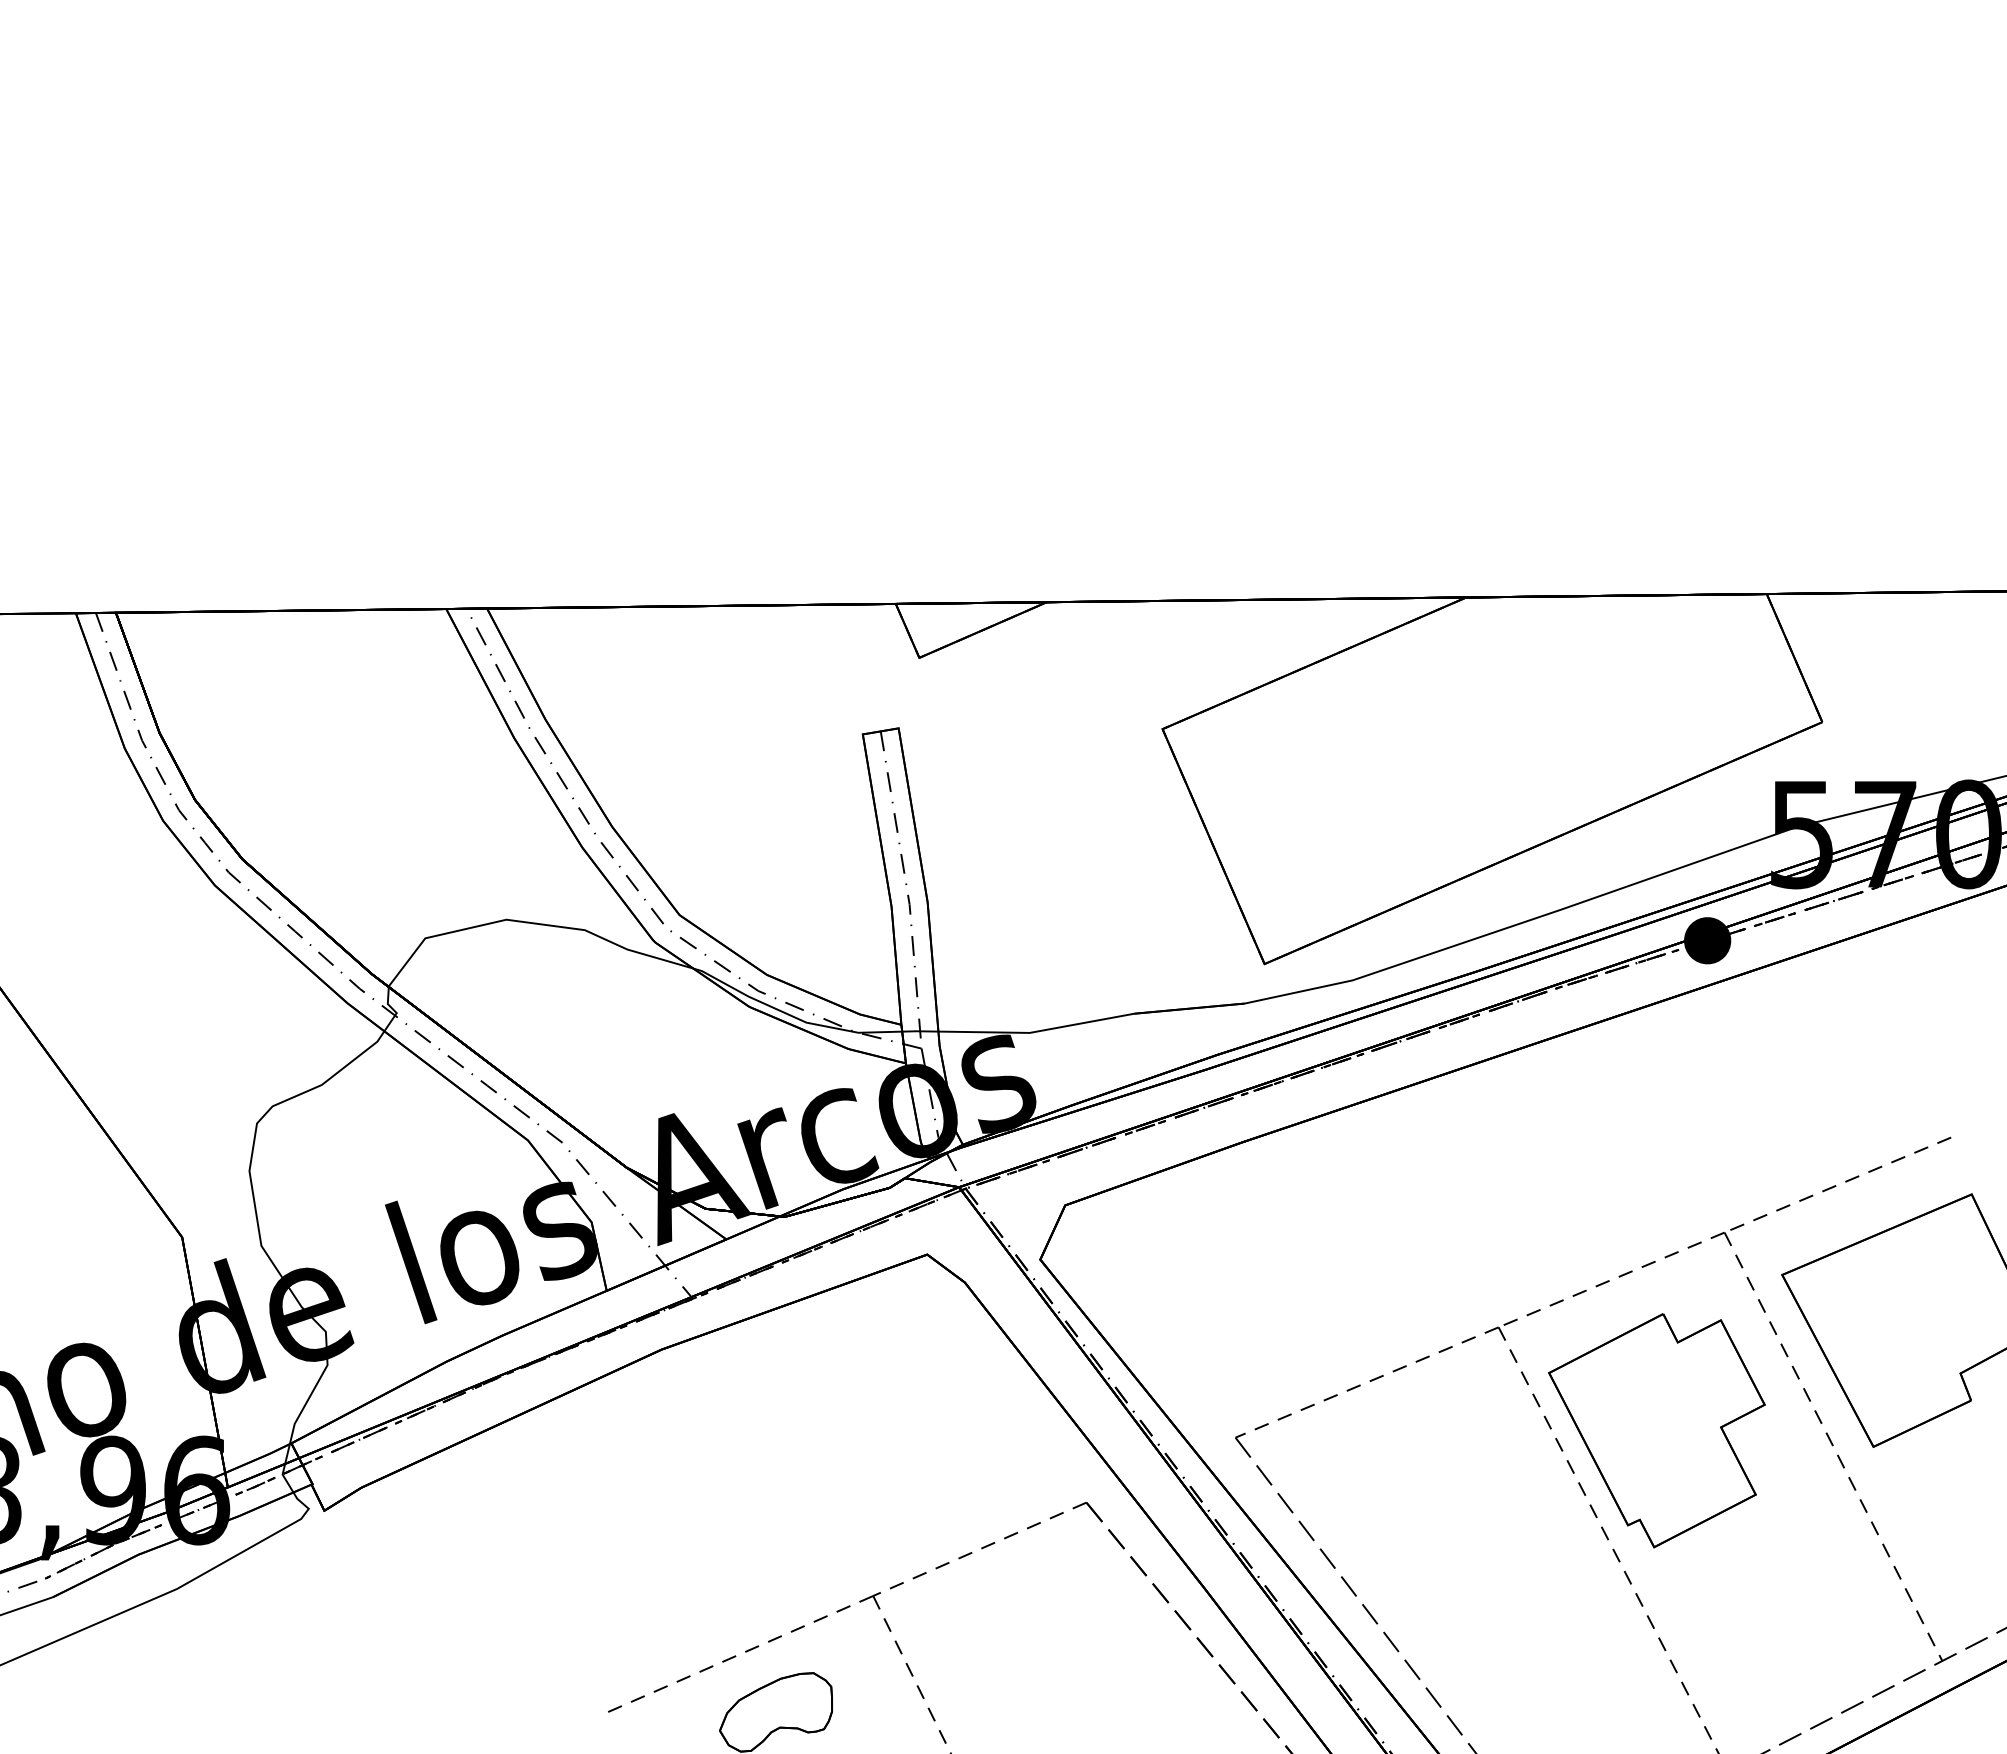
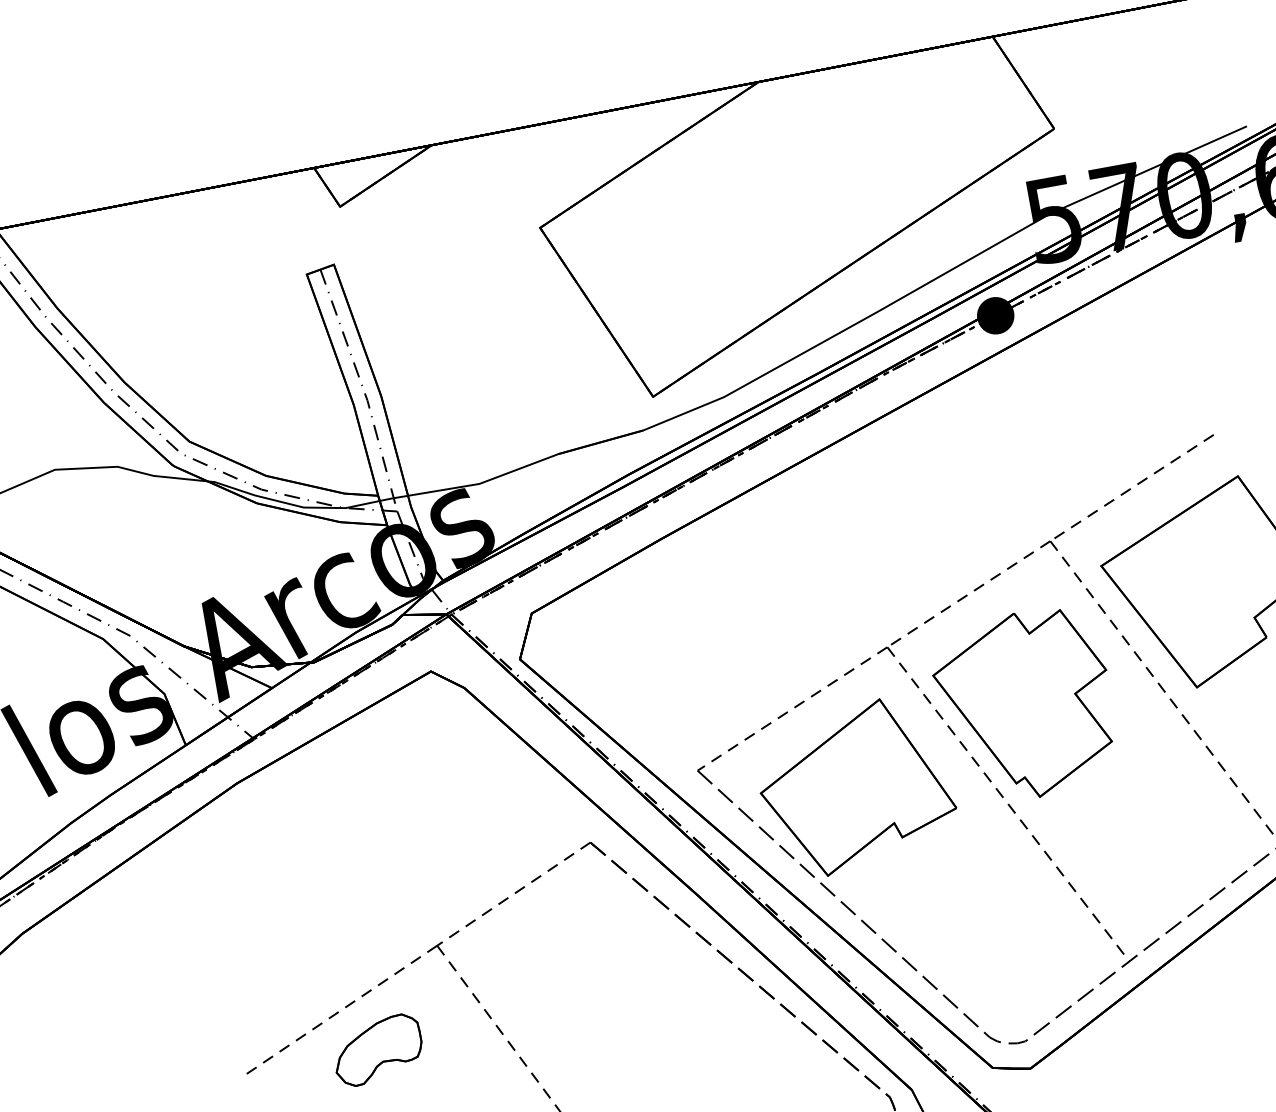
part: (1427, 1493) -> (855, 787), added

